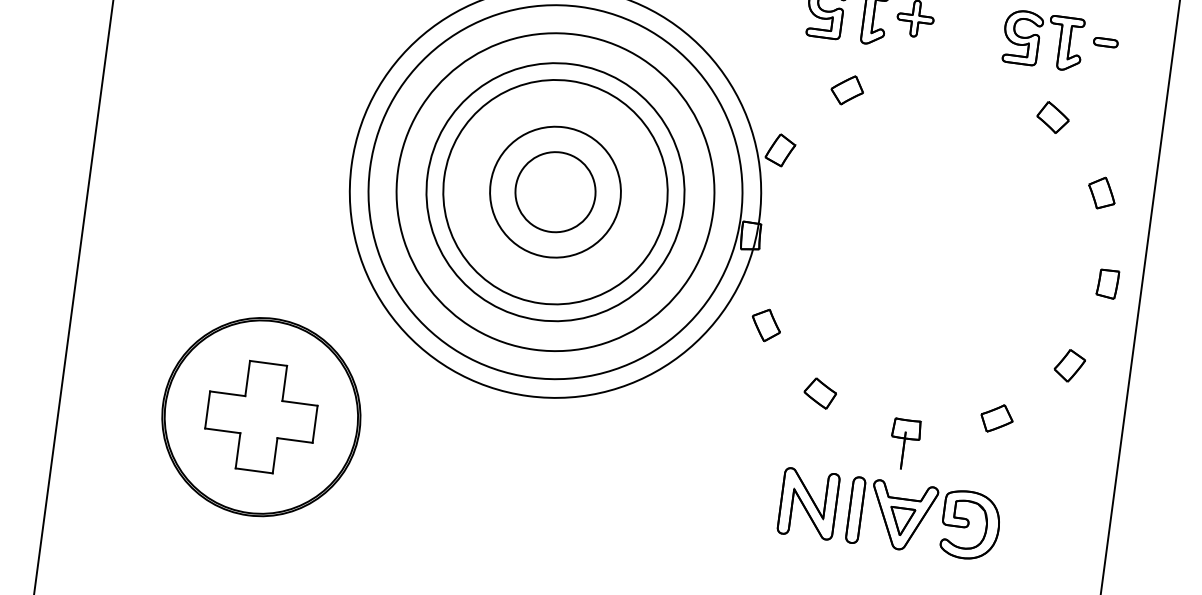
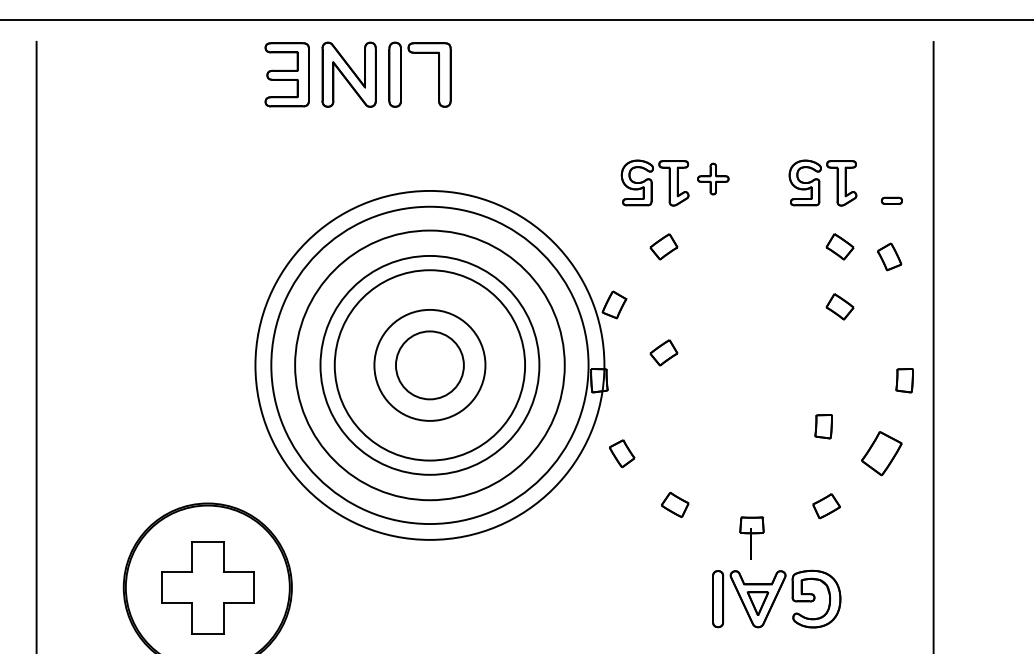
part: (1105, 42) -> (891, 200), moved
part: (1043, 187) -> (839, 306), added
part: (1101, 192) -> (889, 256), moved
part: (830, 213) -> (663, 352), added
part: (1005, 324) -> (823, 426), added
part: (1069, 365) -> (881, 453), size x1.6
part: (808, 504) -> (677, 599), removed

